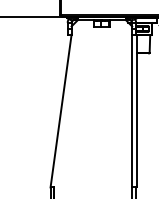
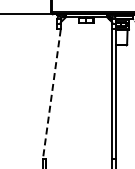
line: (60, 111) -> (51, 94), solid -> dashed

